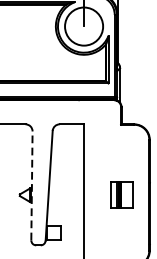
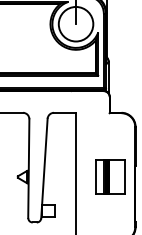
line: (31, 185) -> (28, 168), dashed -> solid
part: (122, 194) -> (110, 176), size x1.43

